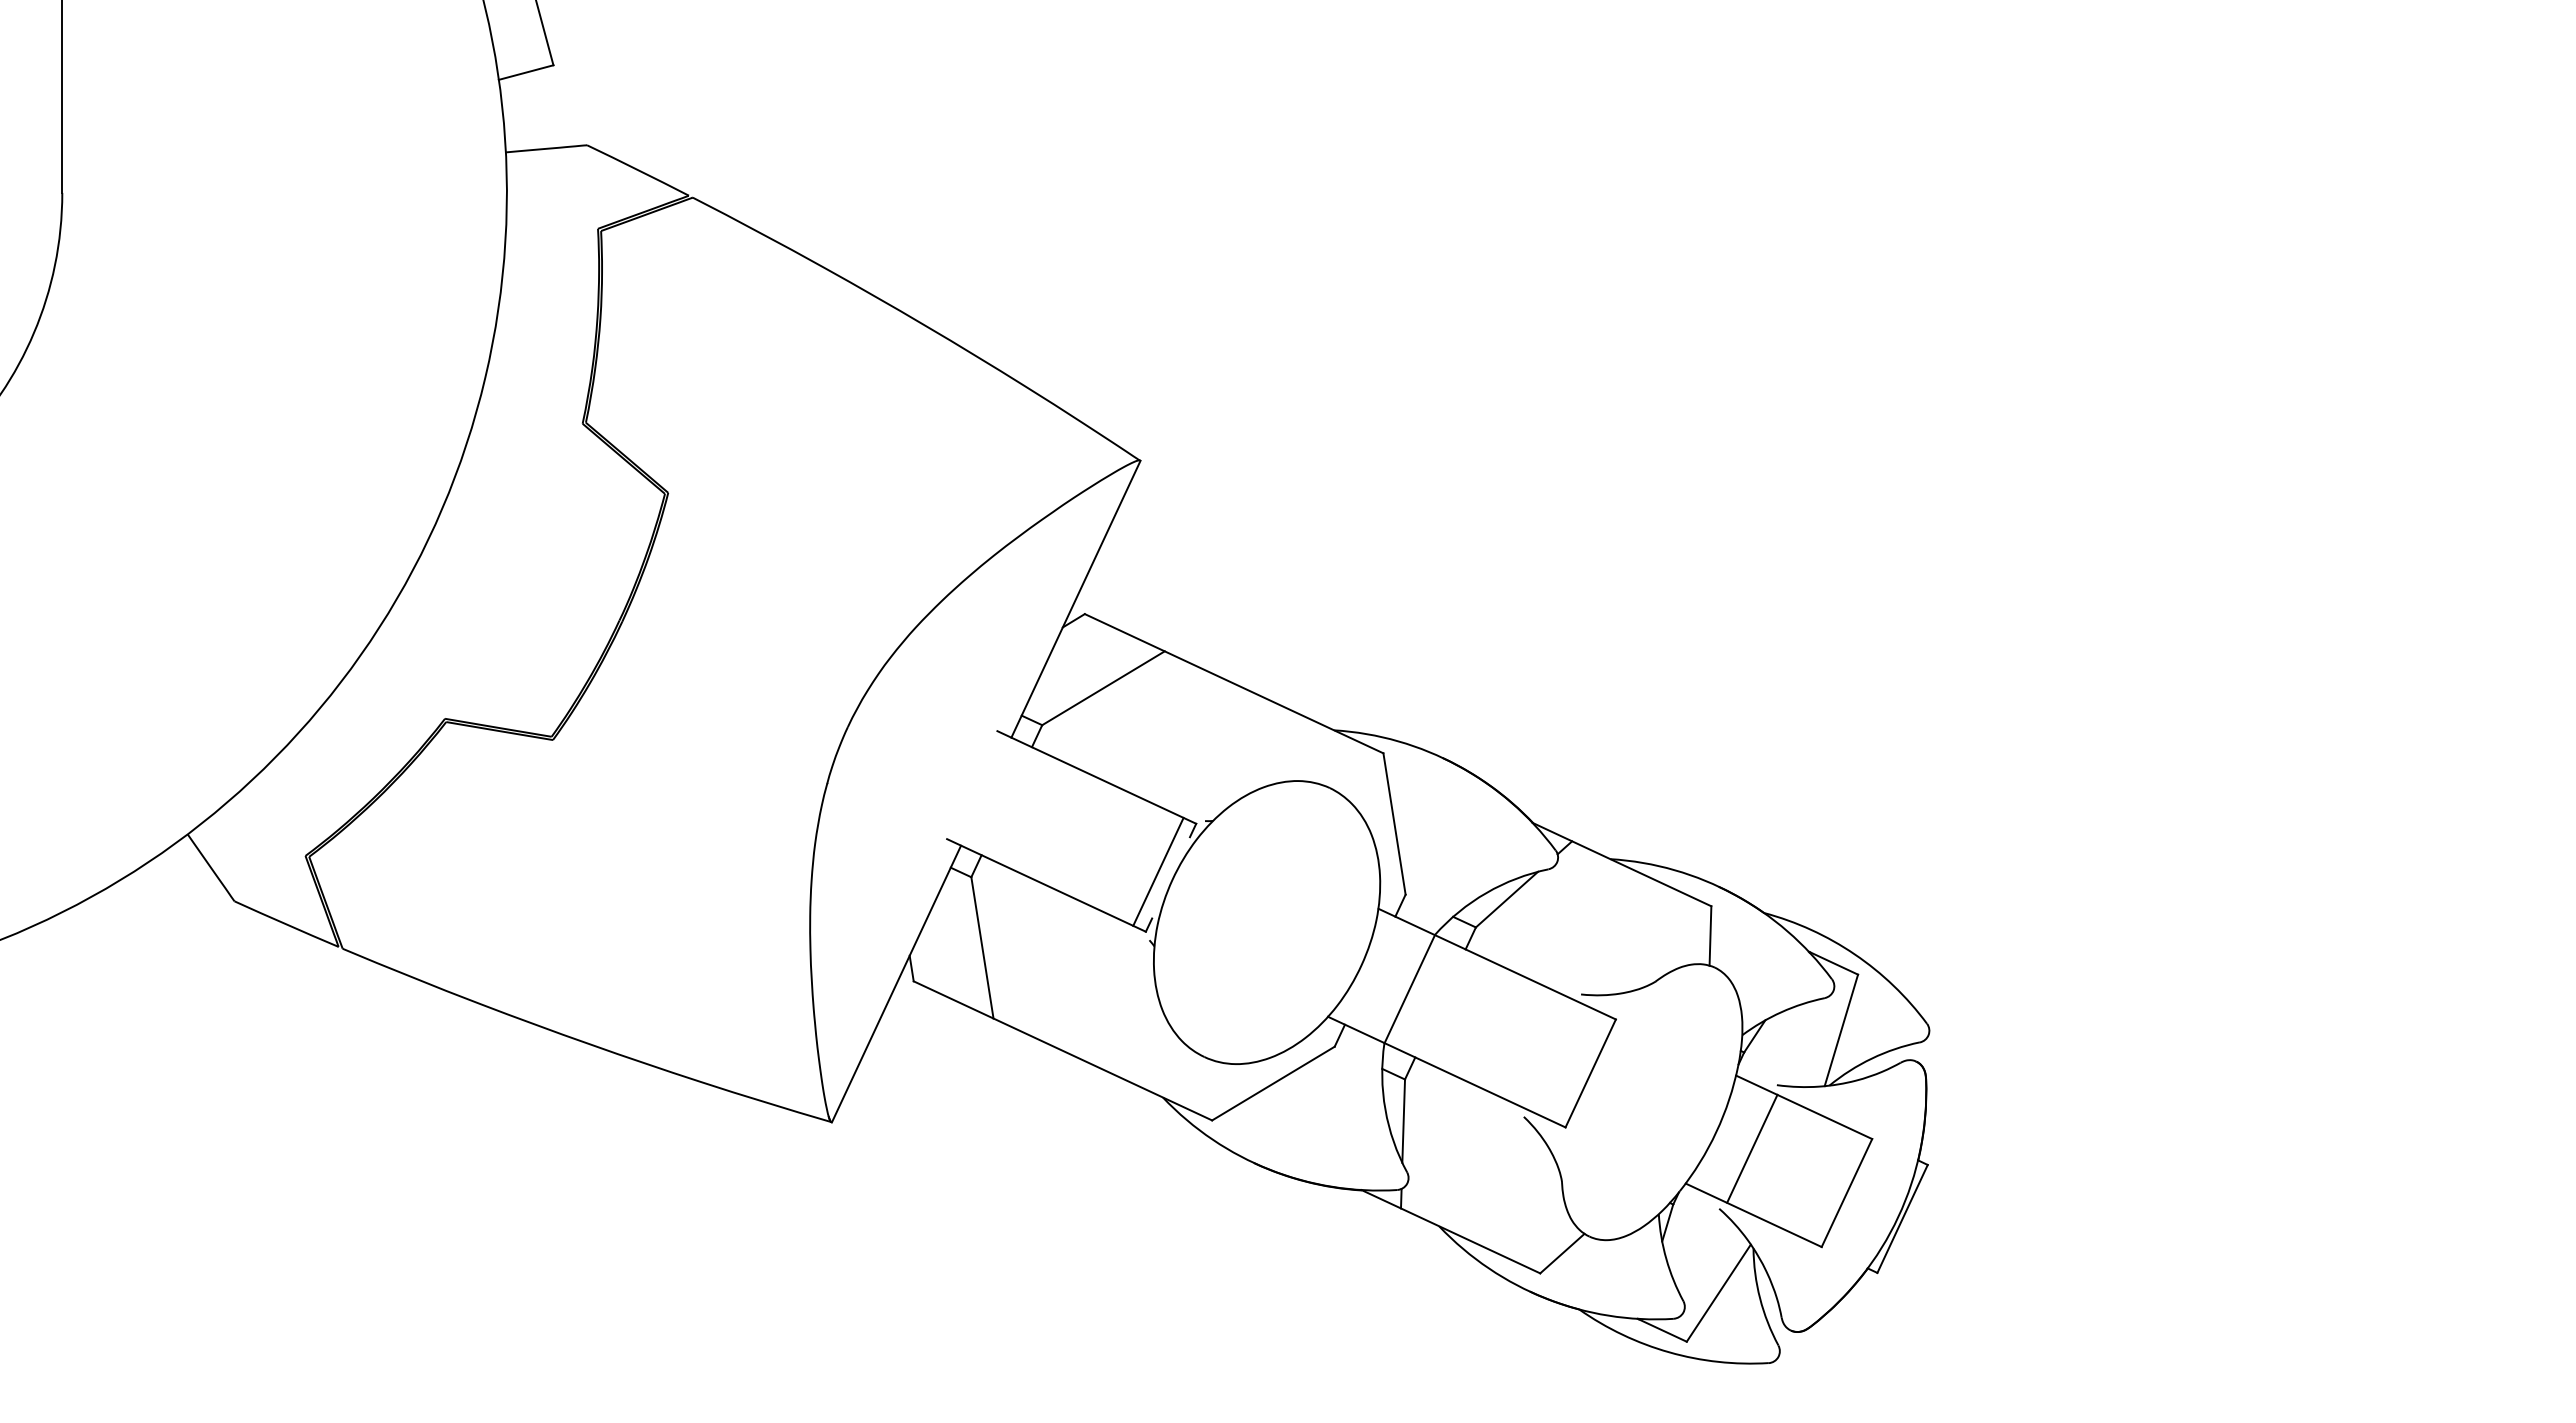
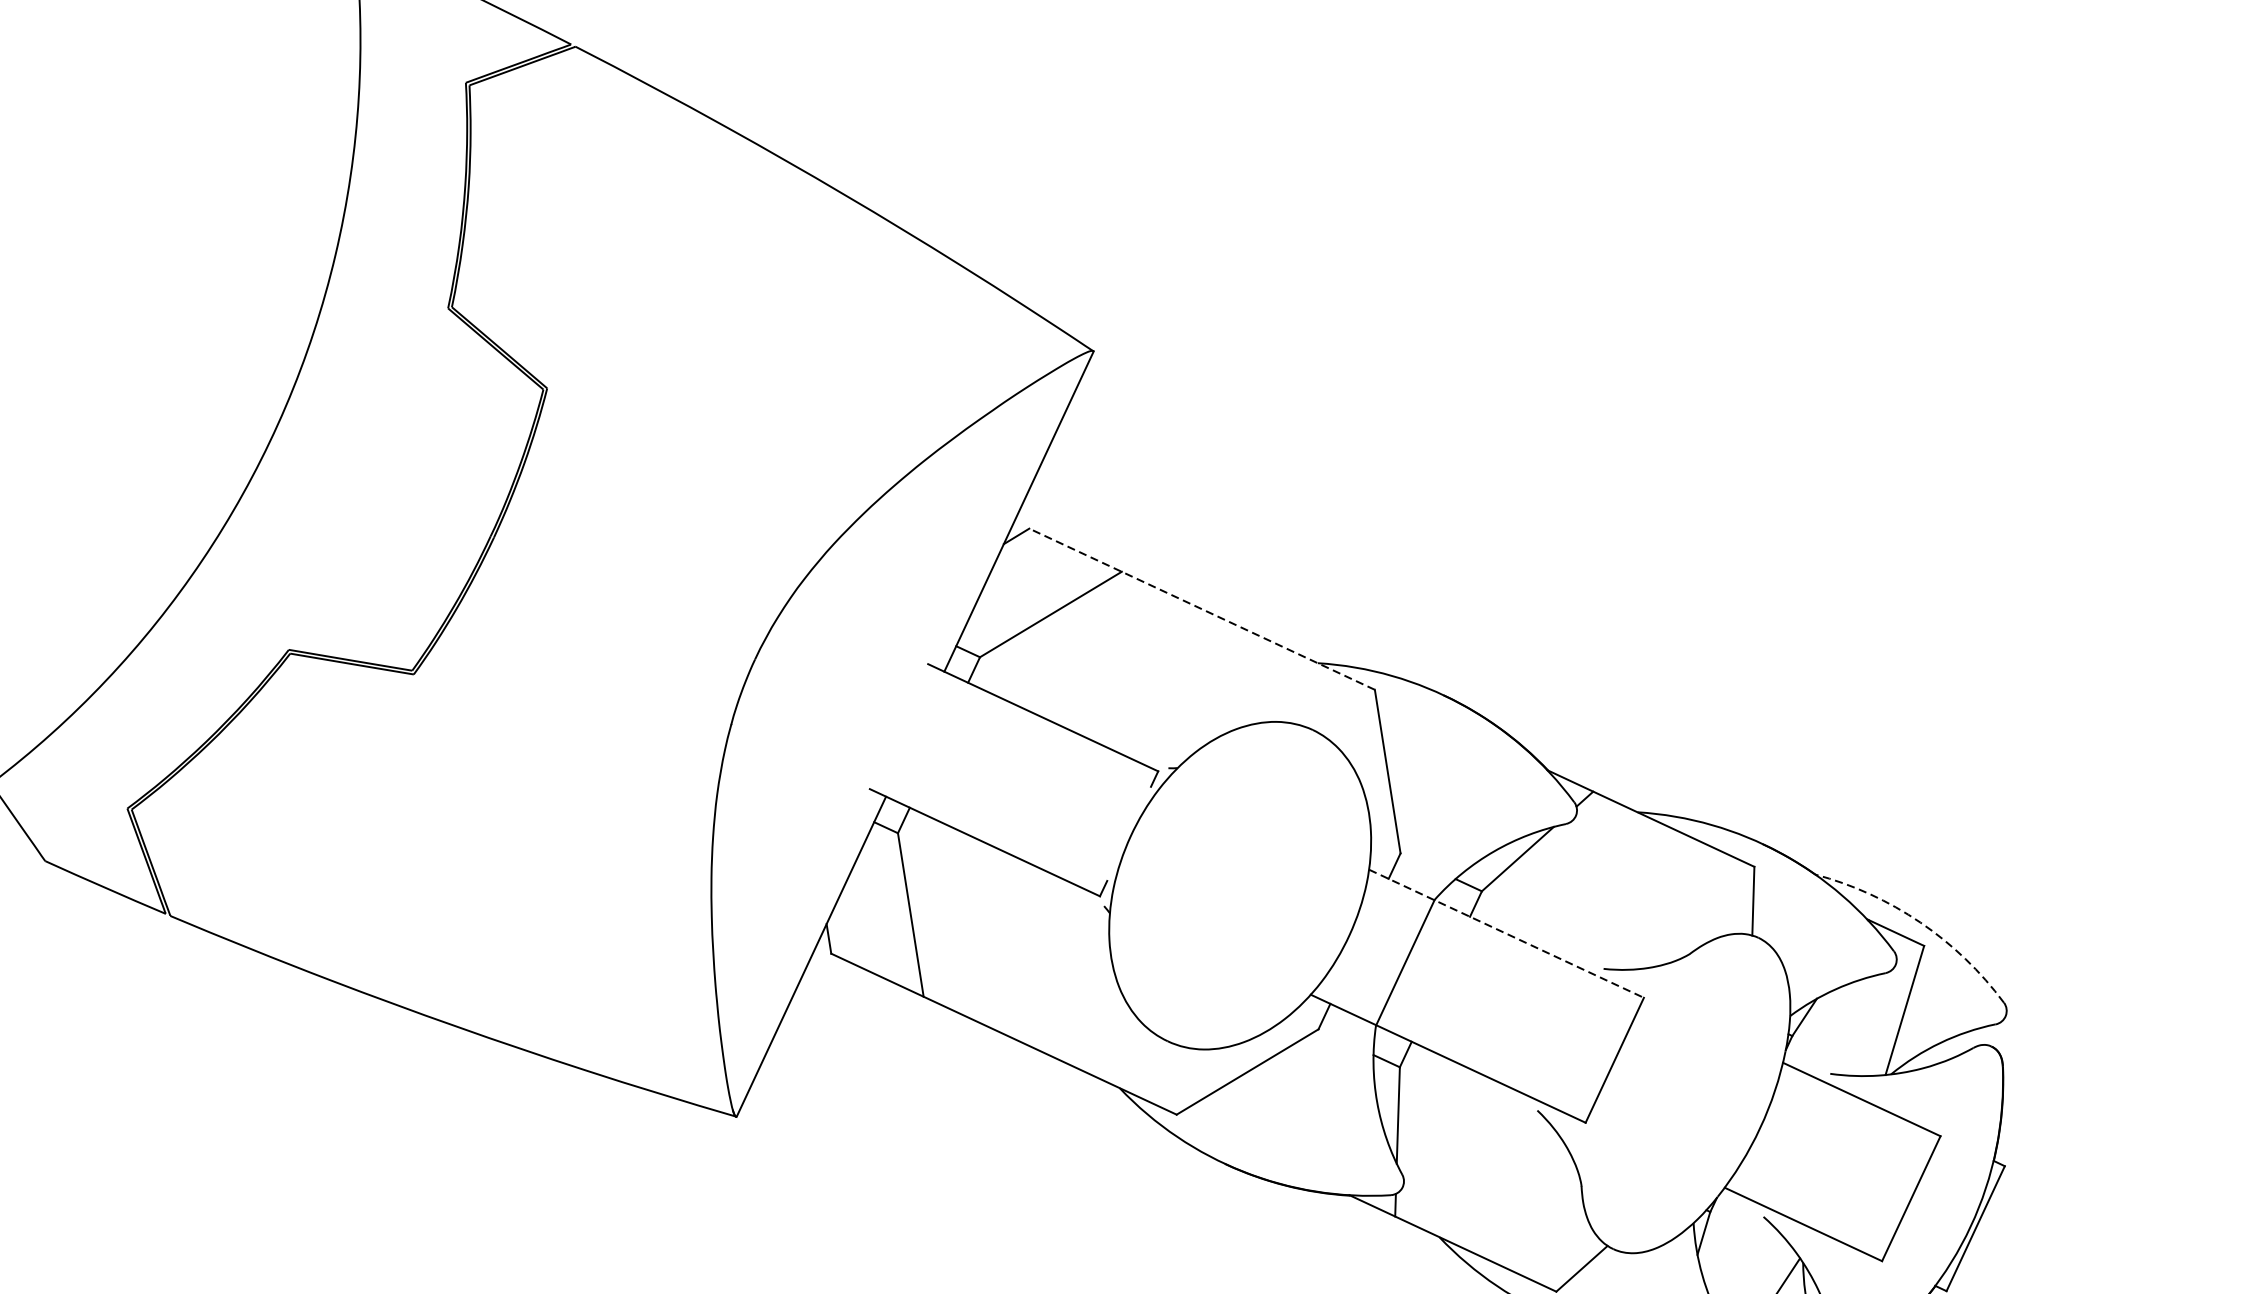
line: (1234, 683) -> (1202, 609), solid -> dashed
line: (1158, 871) -> (1114, 826), removed
arc: (1854, 954) -> (1920, 922), solid -> dashed
line: (1497, 964) -> (1506, 934), solid -> dashed
line: (1752, 1148) -> (1802, 1147), removed

